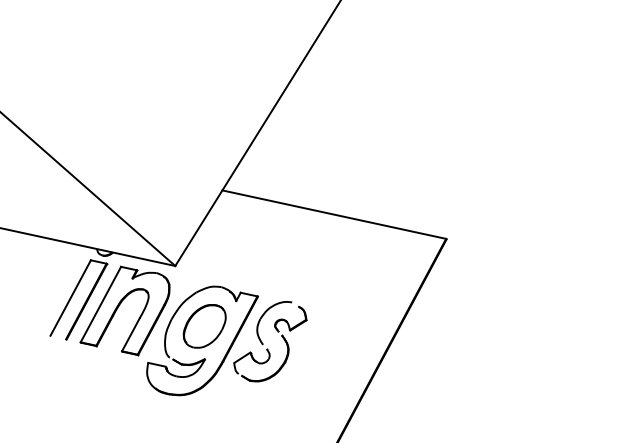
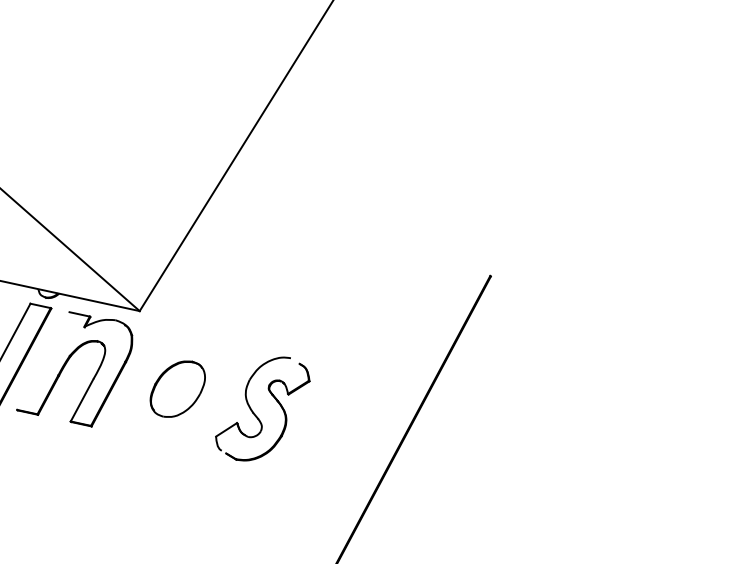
line: (334, 214) -> (345, 244), removed
line: (100, 304) -> (42, 360), removed
part: (203, 358) -> (176, 430), removed

